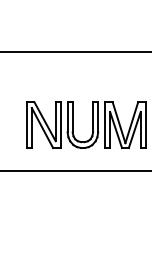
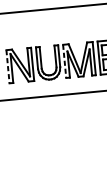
line: (26, 125) -> (7, 67), solid -> dashed
line: (105, 125) -> (65, 61), solid -> dashed

